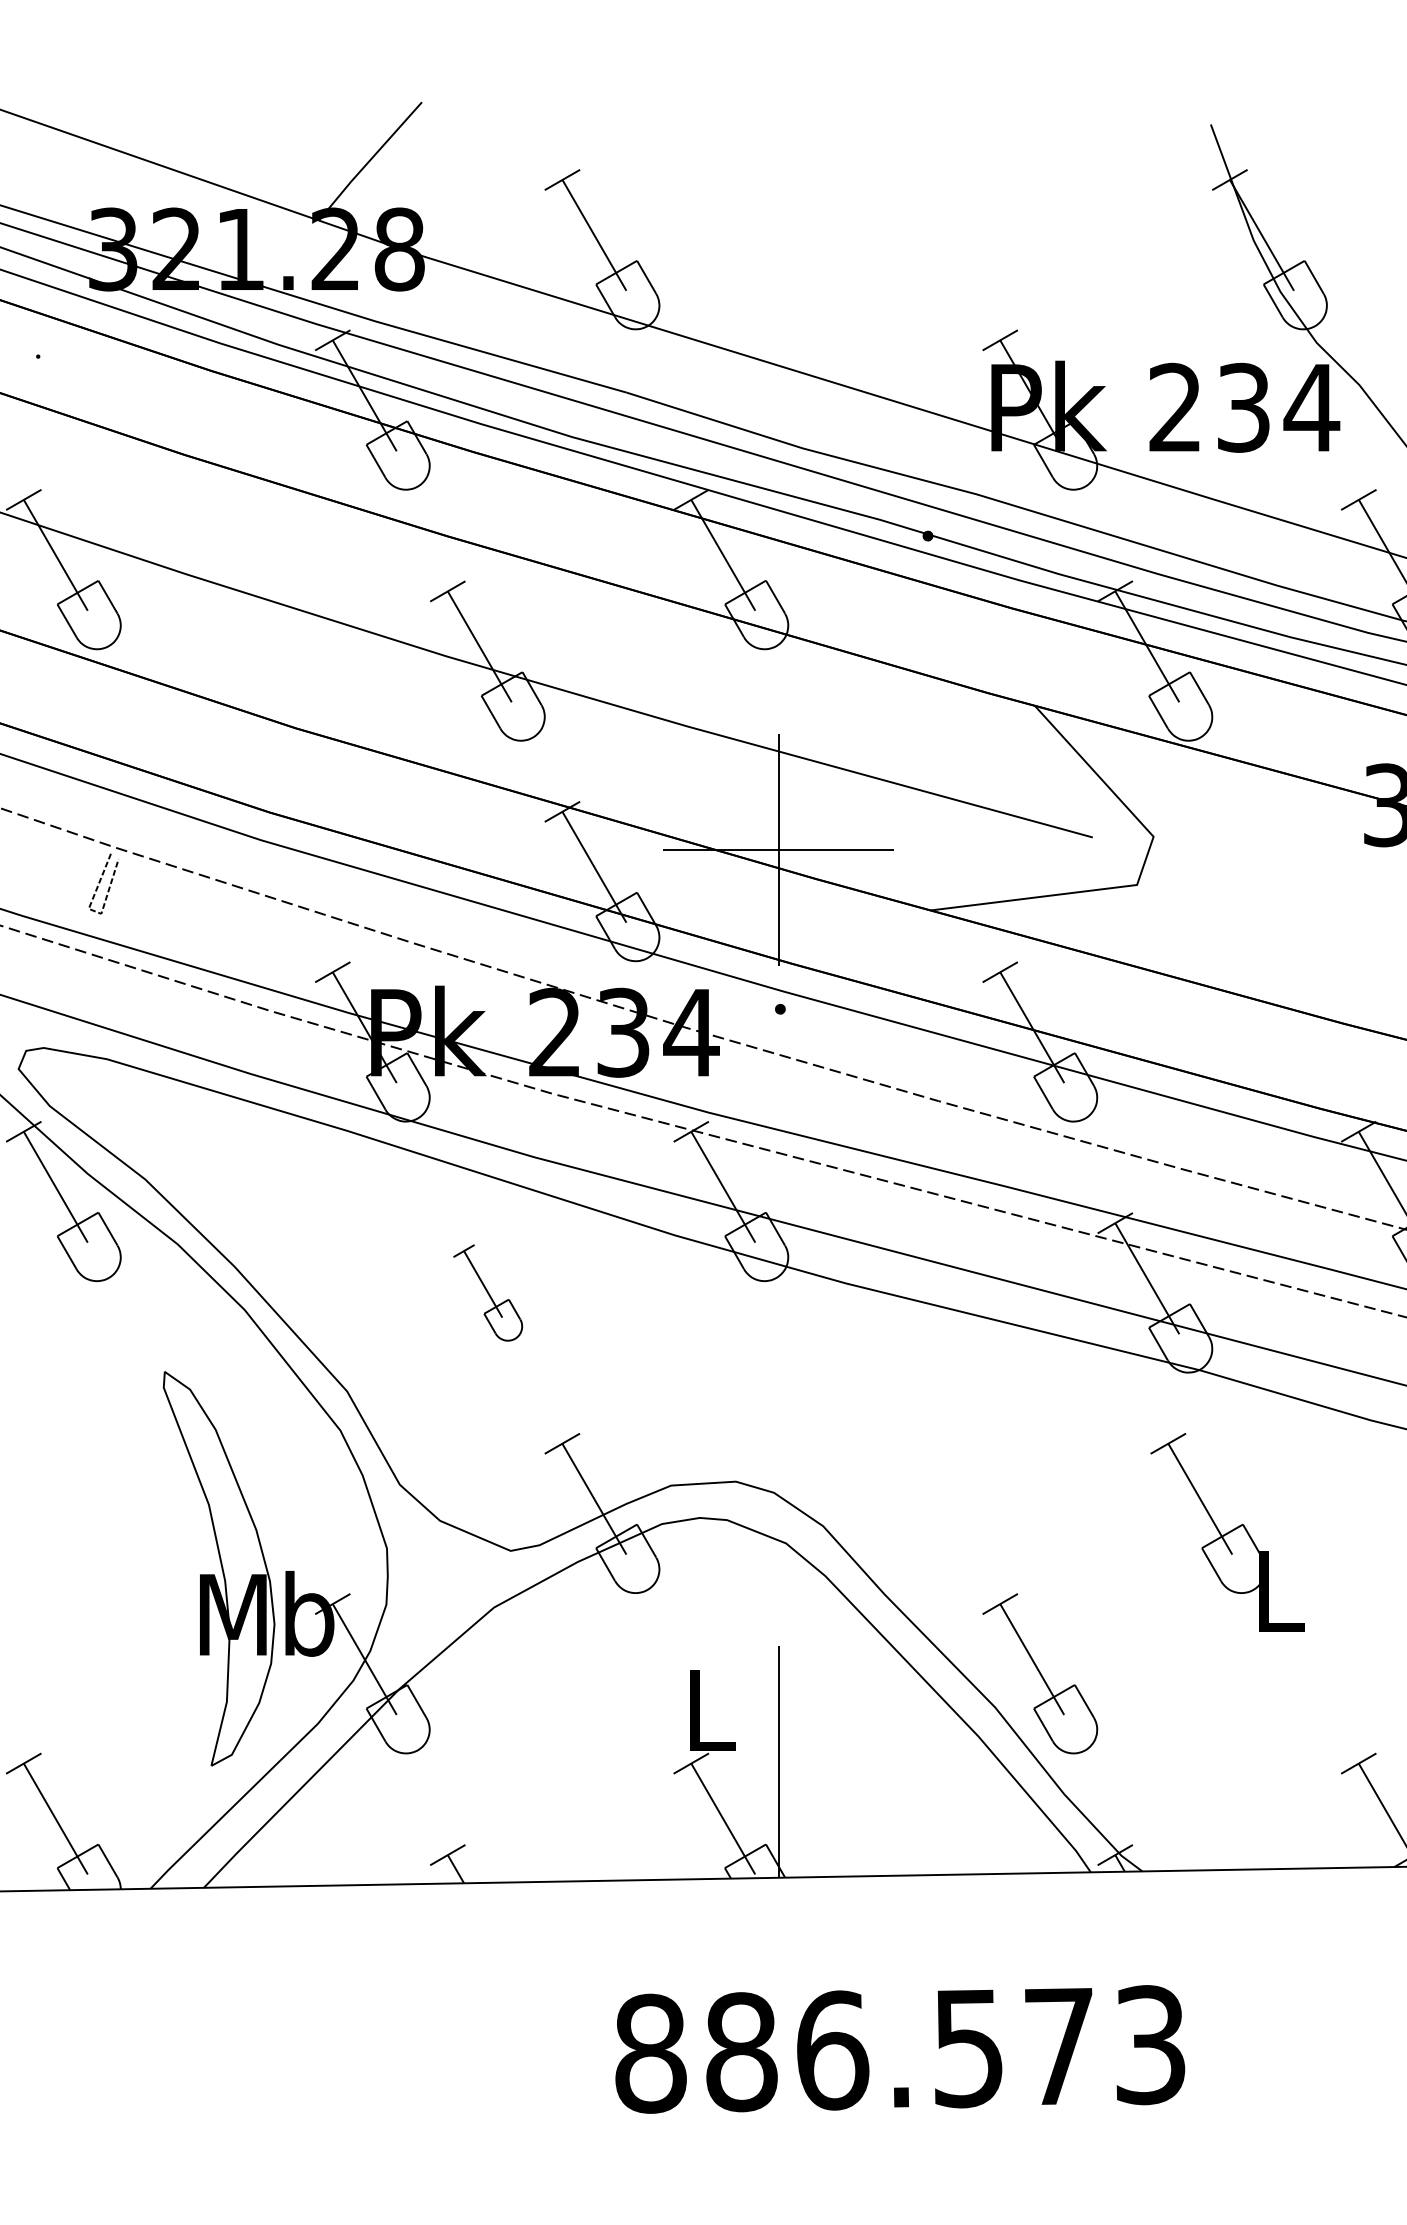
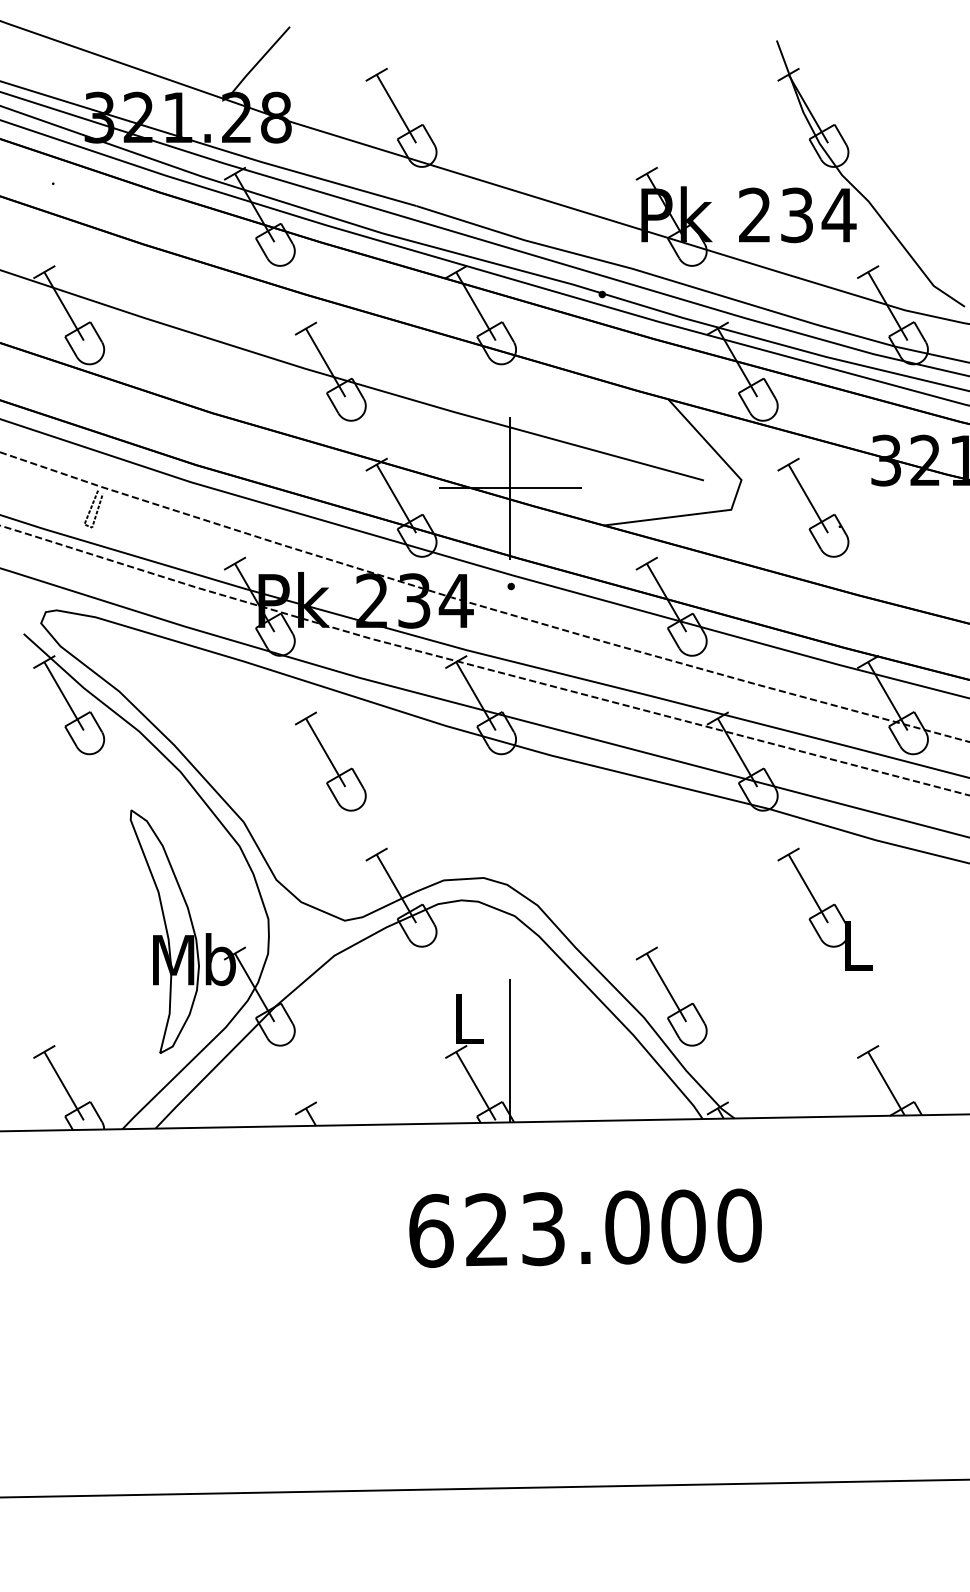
part: (1270, 881) -> (813, 507), added
part: (487, 1292) -> (330, 761), size x1.67
part: (1226, 1531) -> (824, 908), moved
text: (900, 2048) -> (585, 1227), 886.573 -> 623.000

